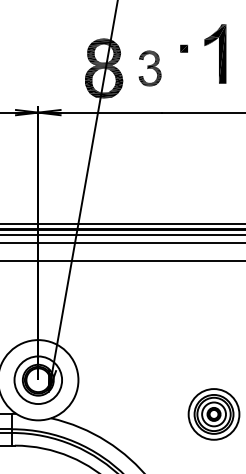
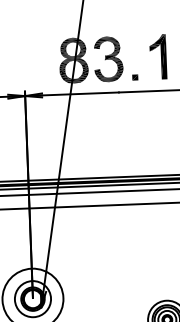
part: (183, 48) -> (134, 77), moved
part: (215, 53) -> (158, 56), moved
part: (150, 68) -> (109, 59), size x1.67

